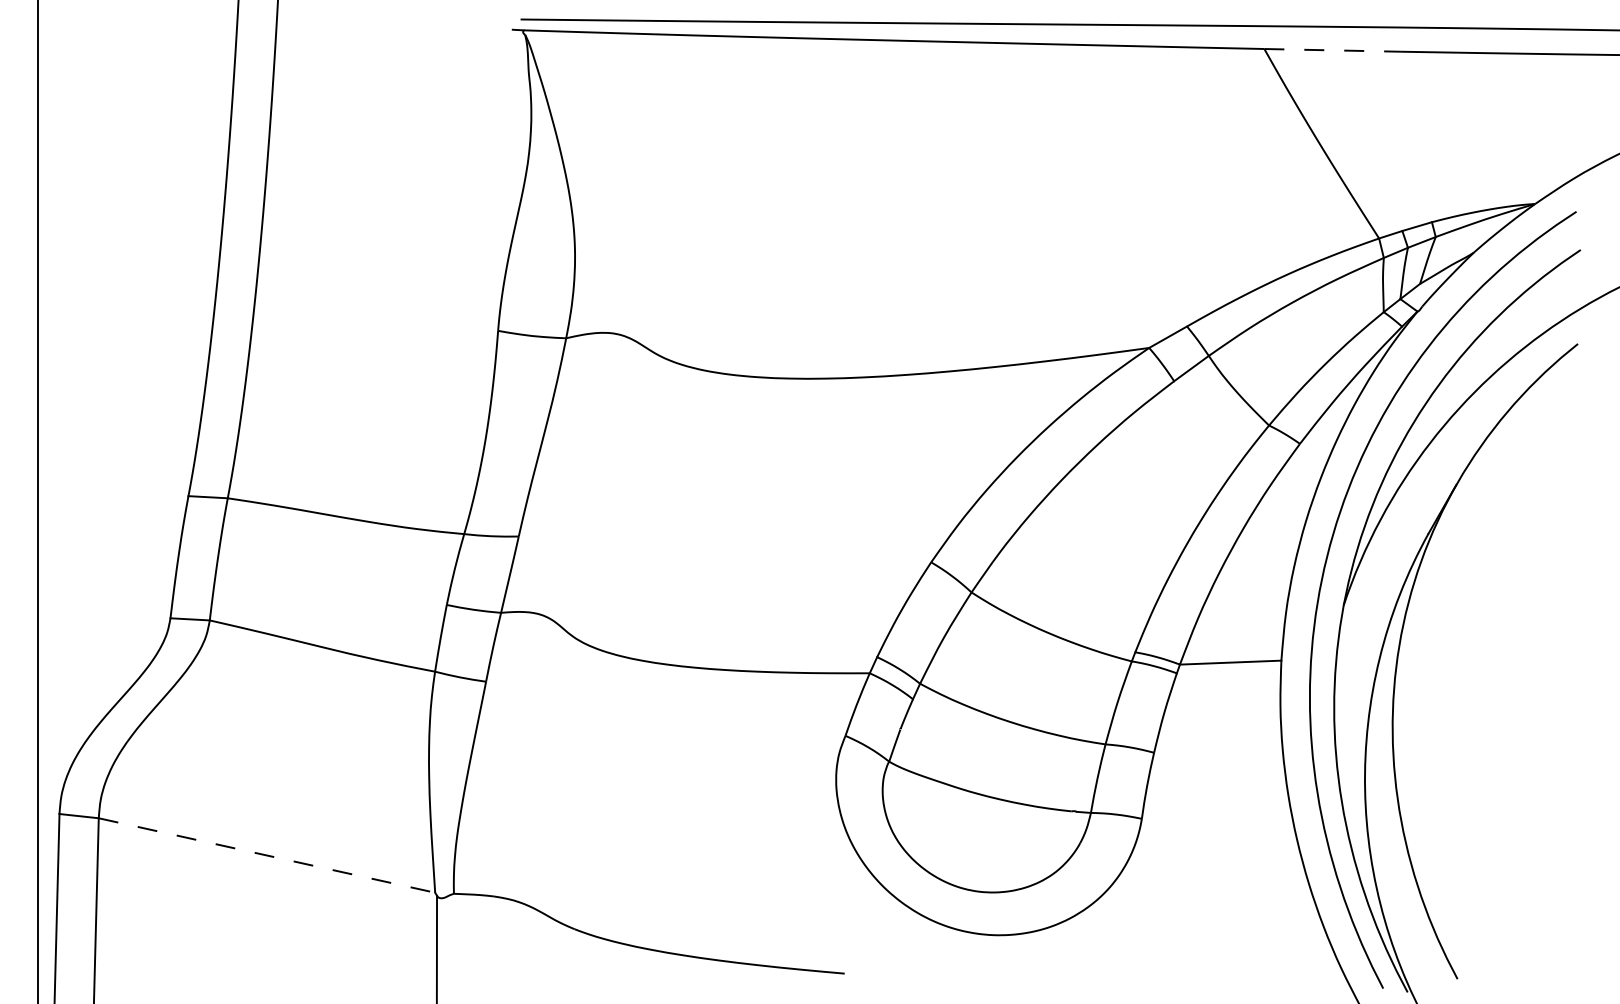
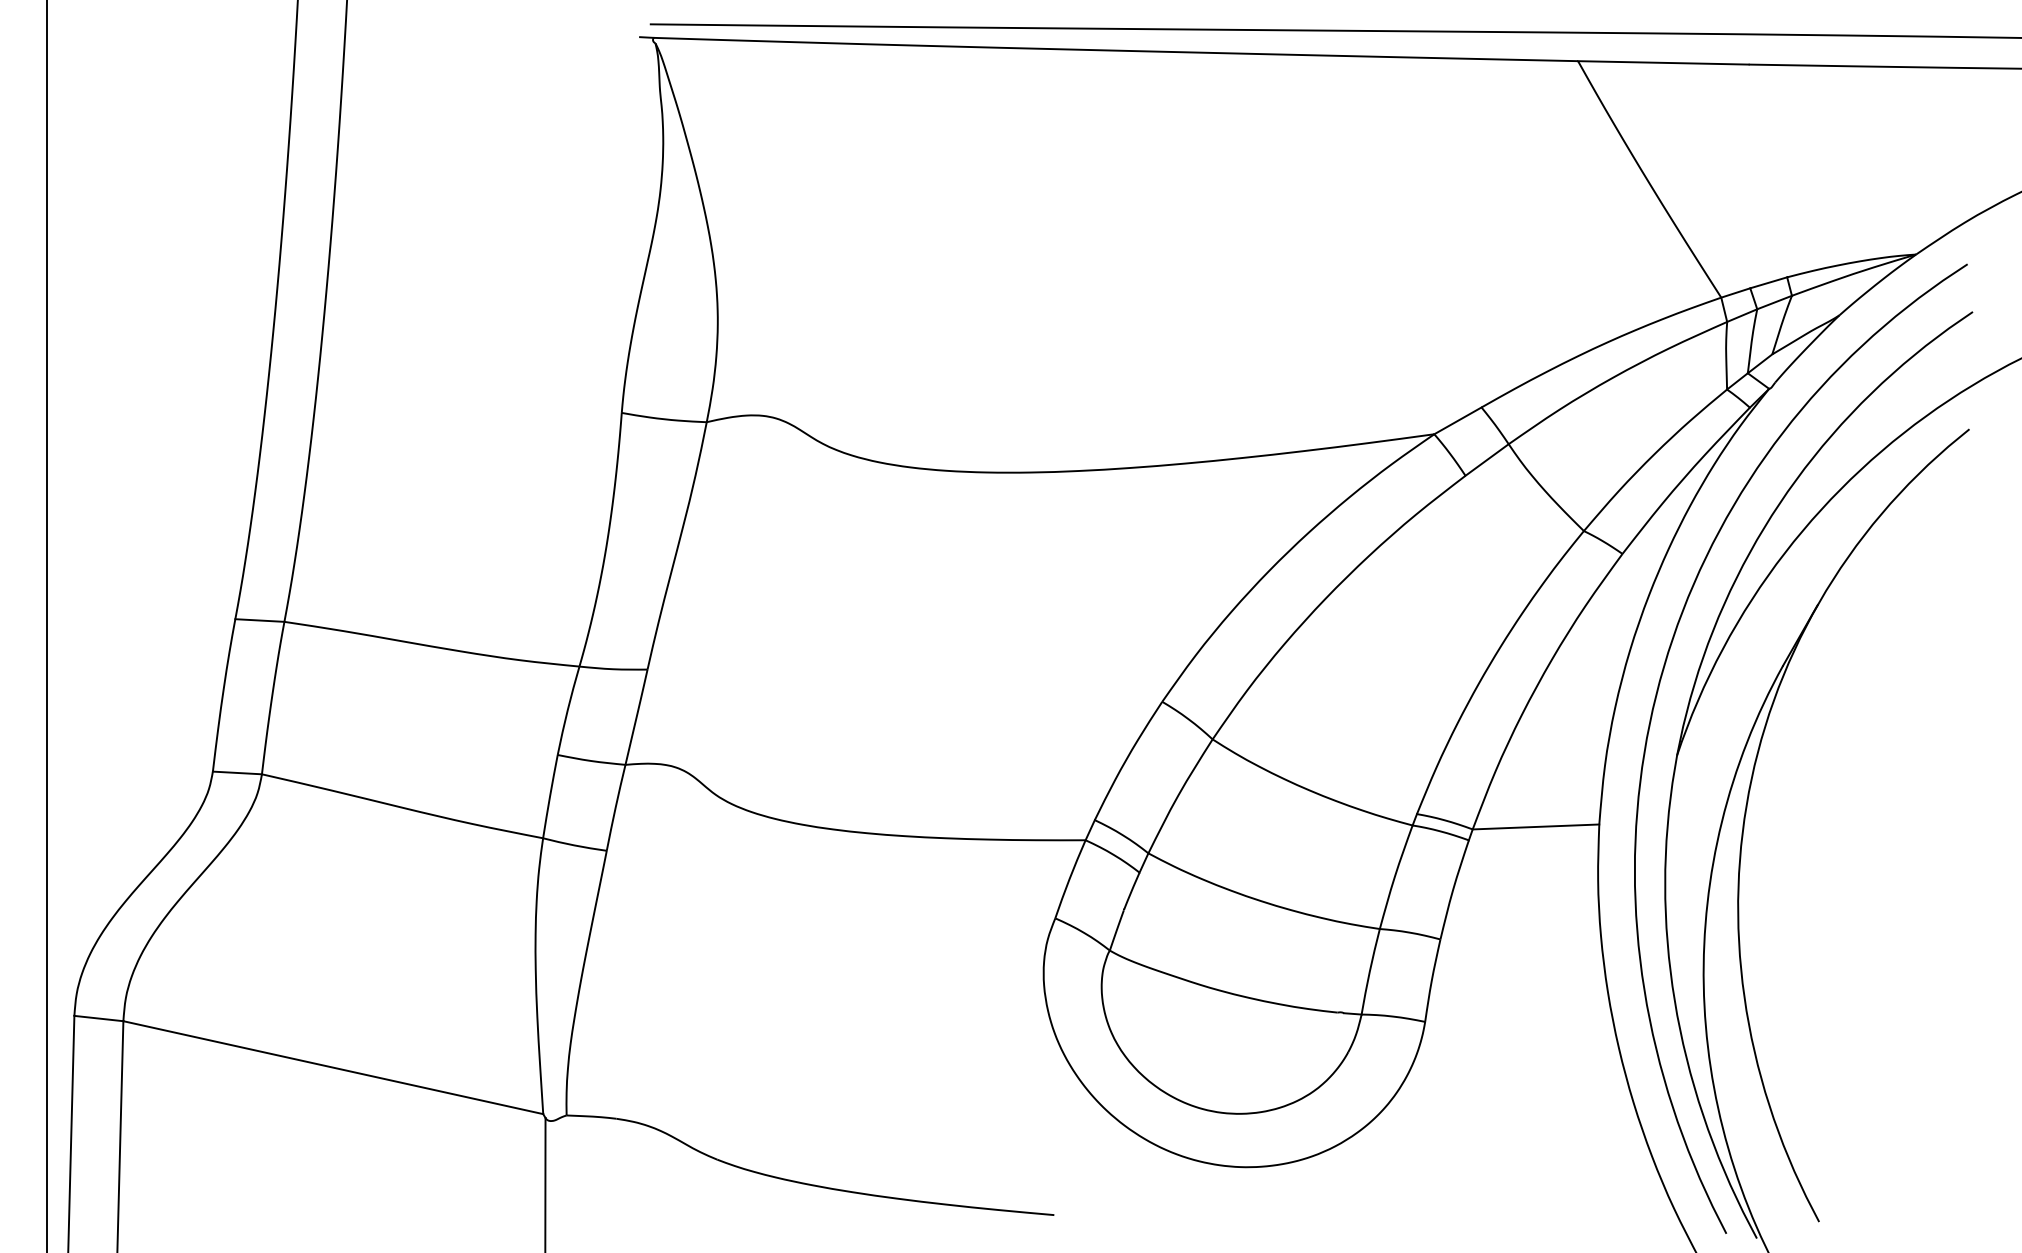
line: (1333, 50) -> (1664, 63), dashed -> solid
line: (267, 855) -> (333, 1067), dashed -> solid

